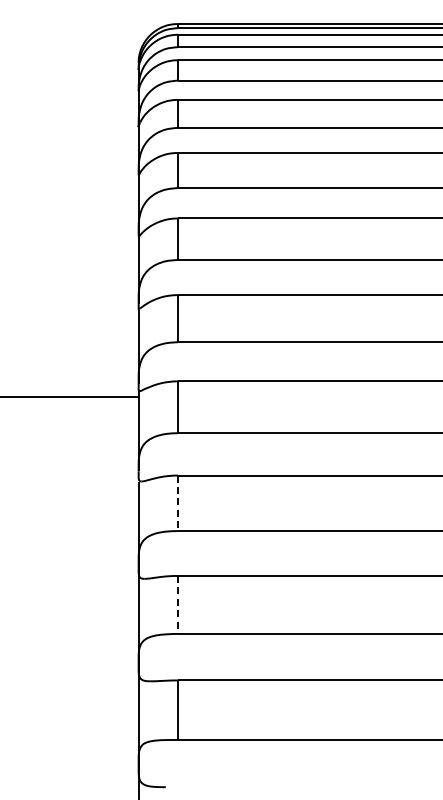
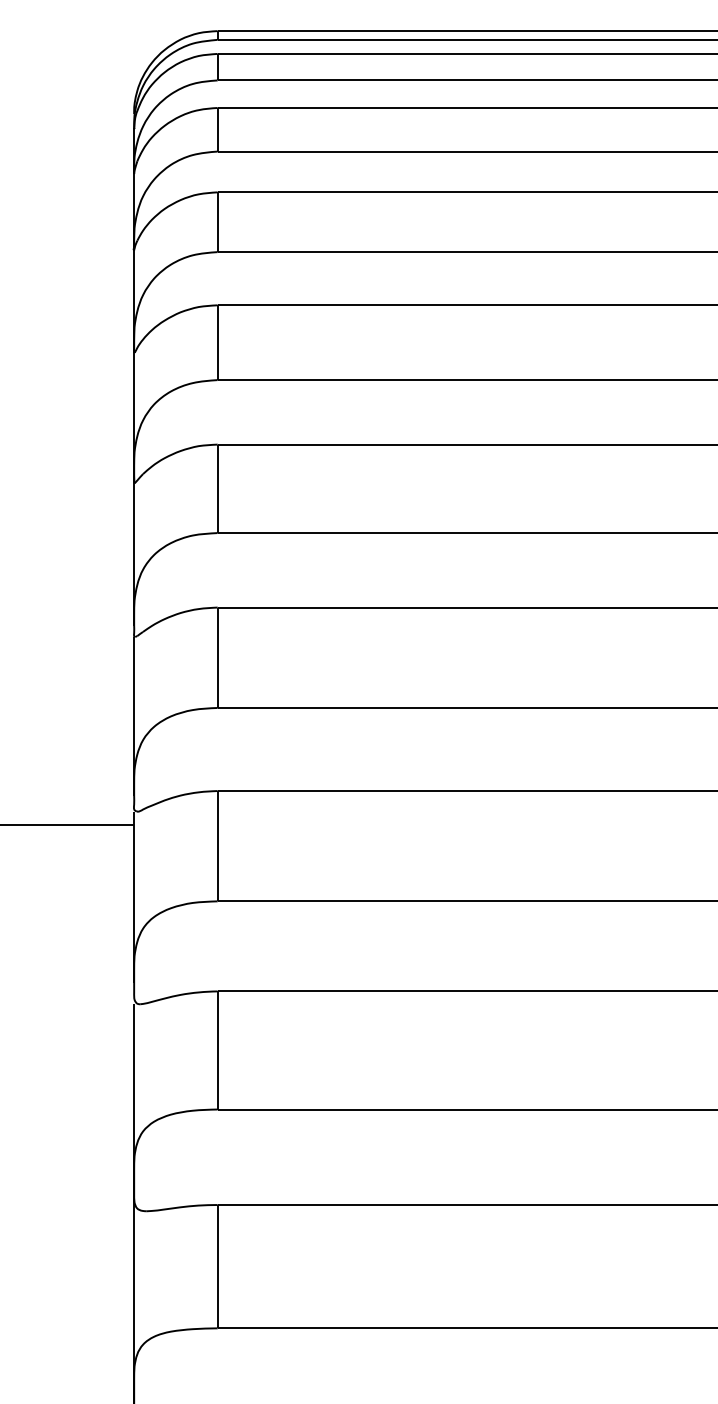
line: (177, 503) -> (216, 1050), dashed -> solid
line: (177, 604) -> (216, 1265), dashed -> solid

